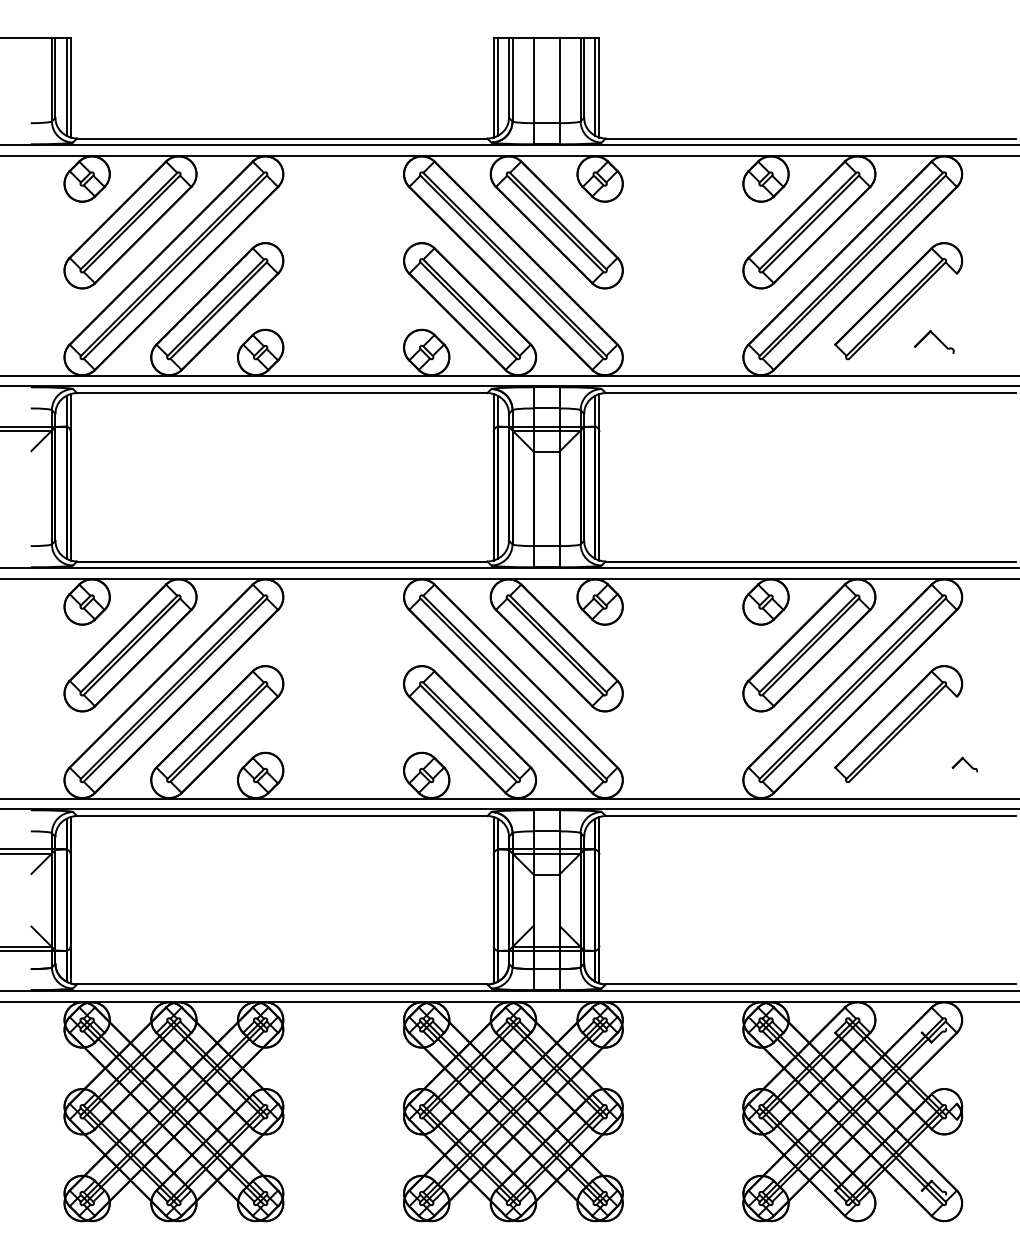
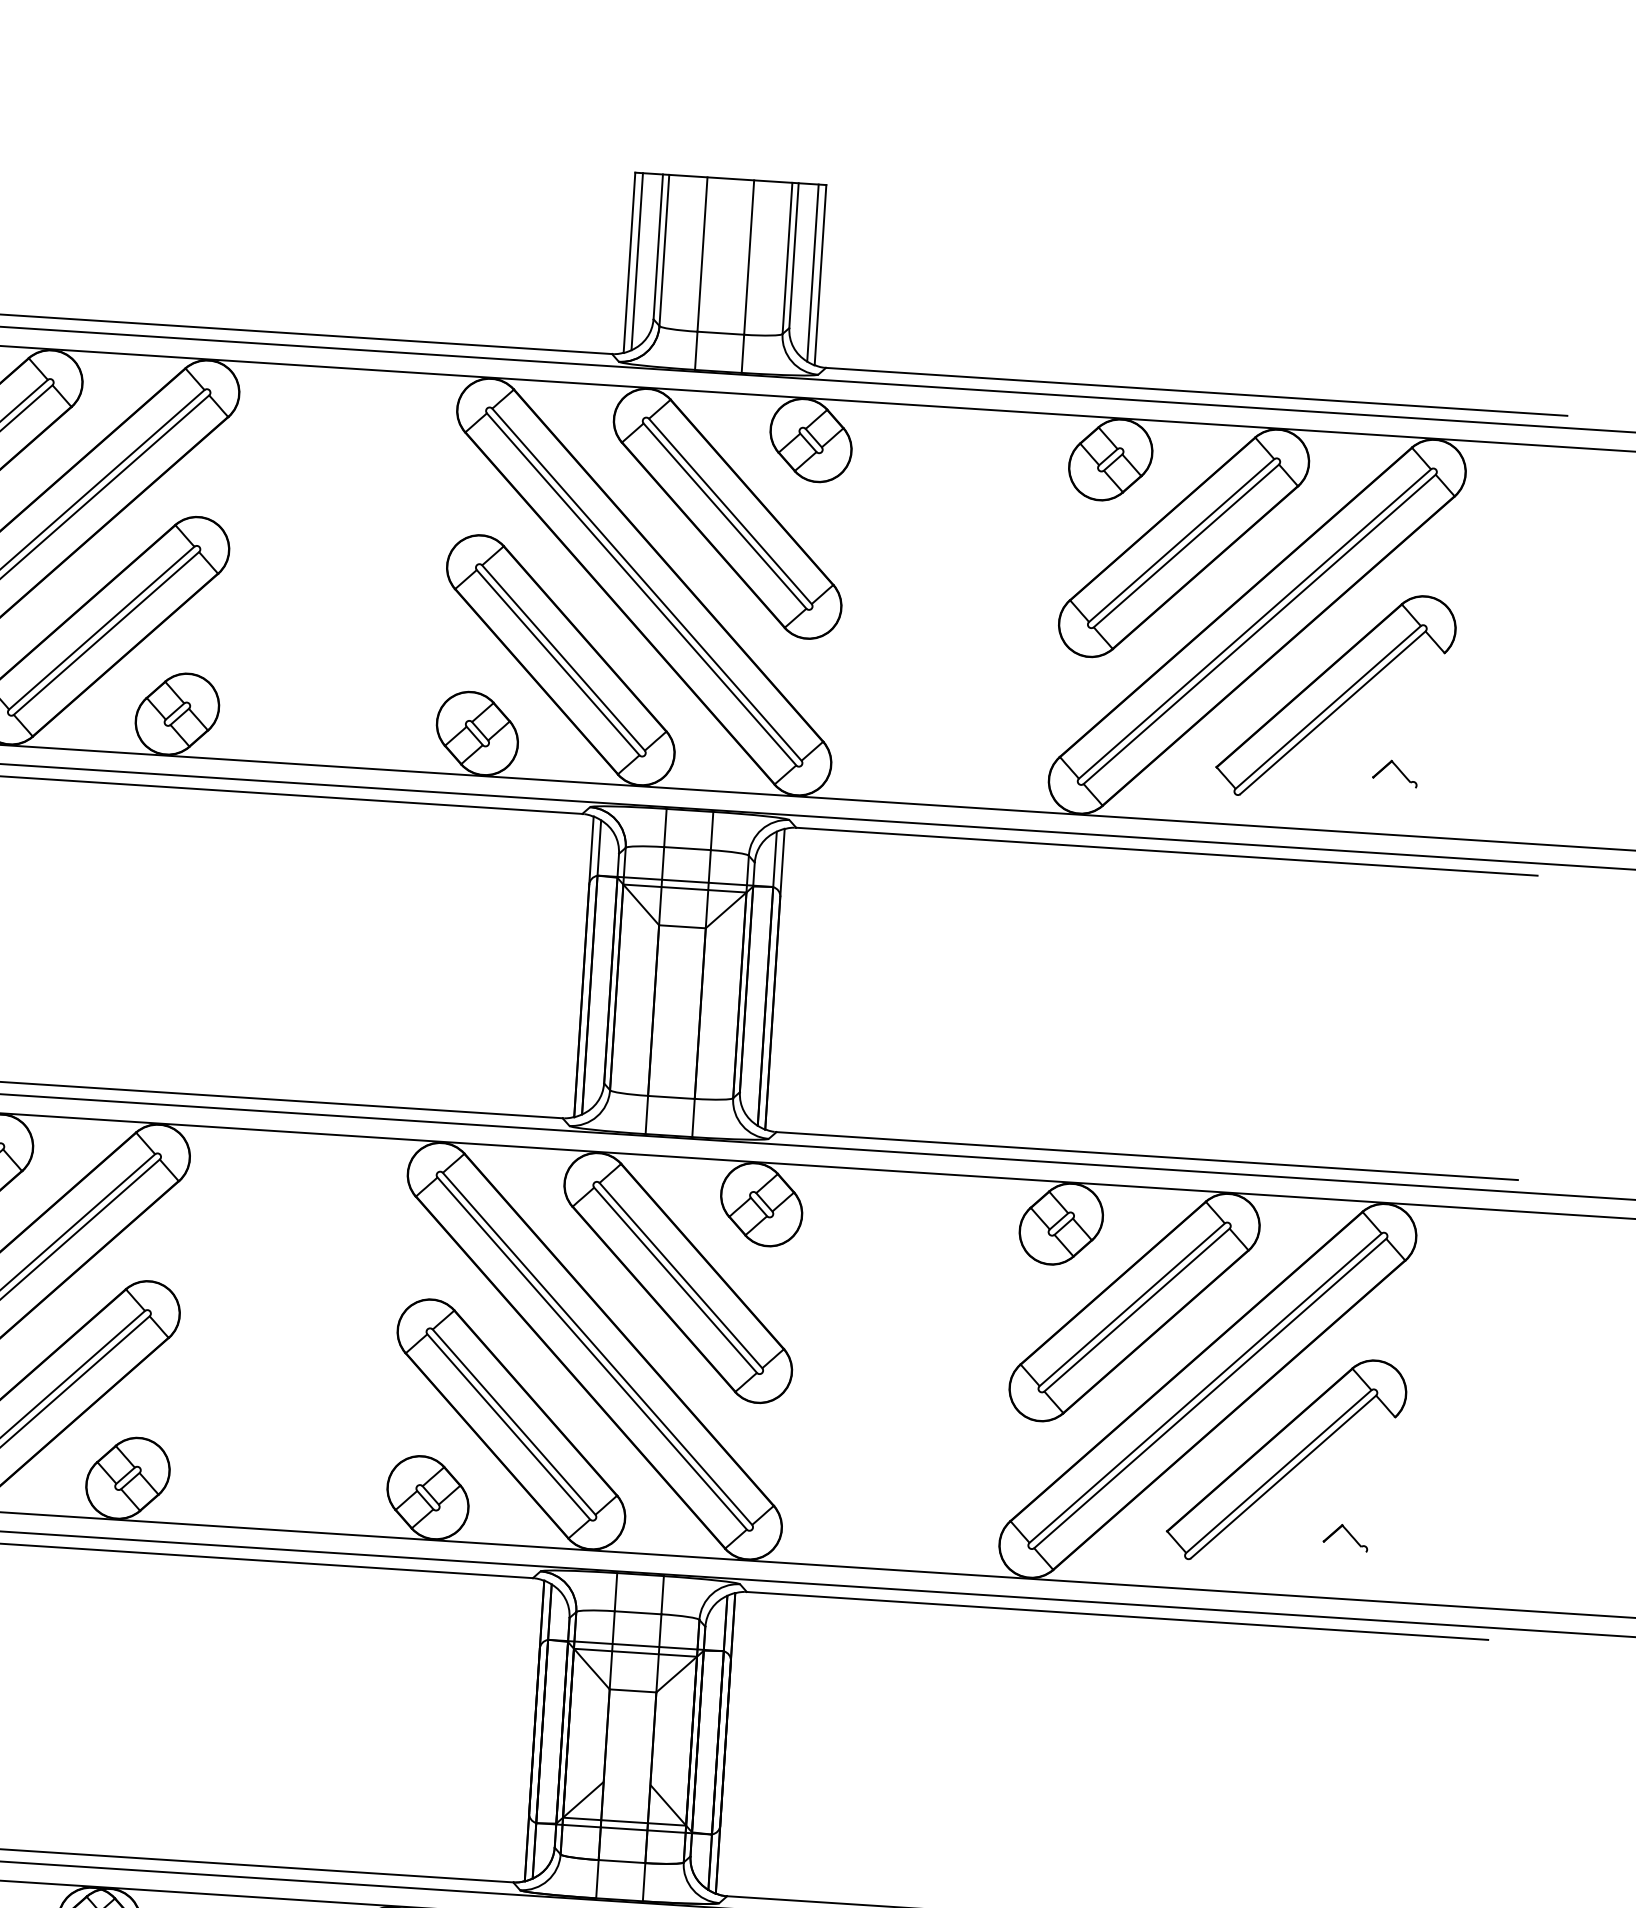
part: (933, 341) -> (1394, 772), size x0.62
part: (964, 764) -> (1344, 1537), moved

